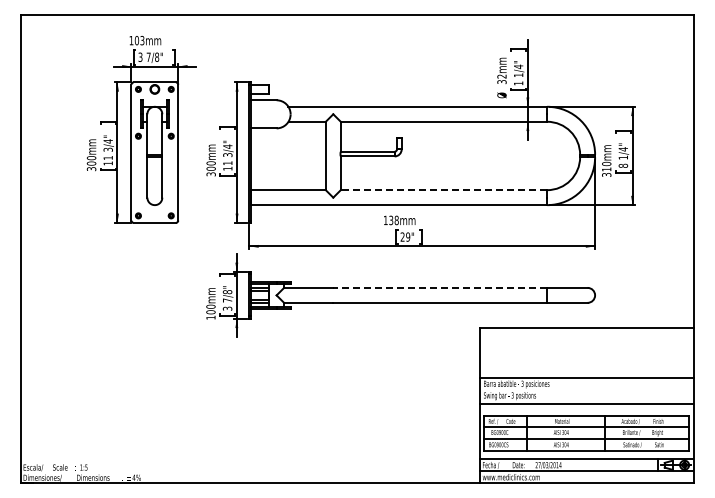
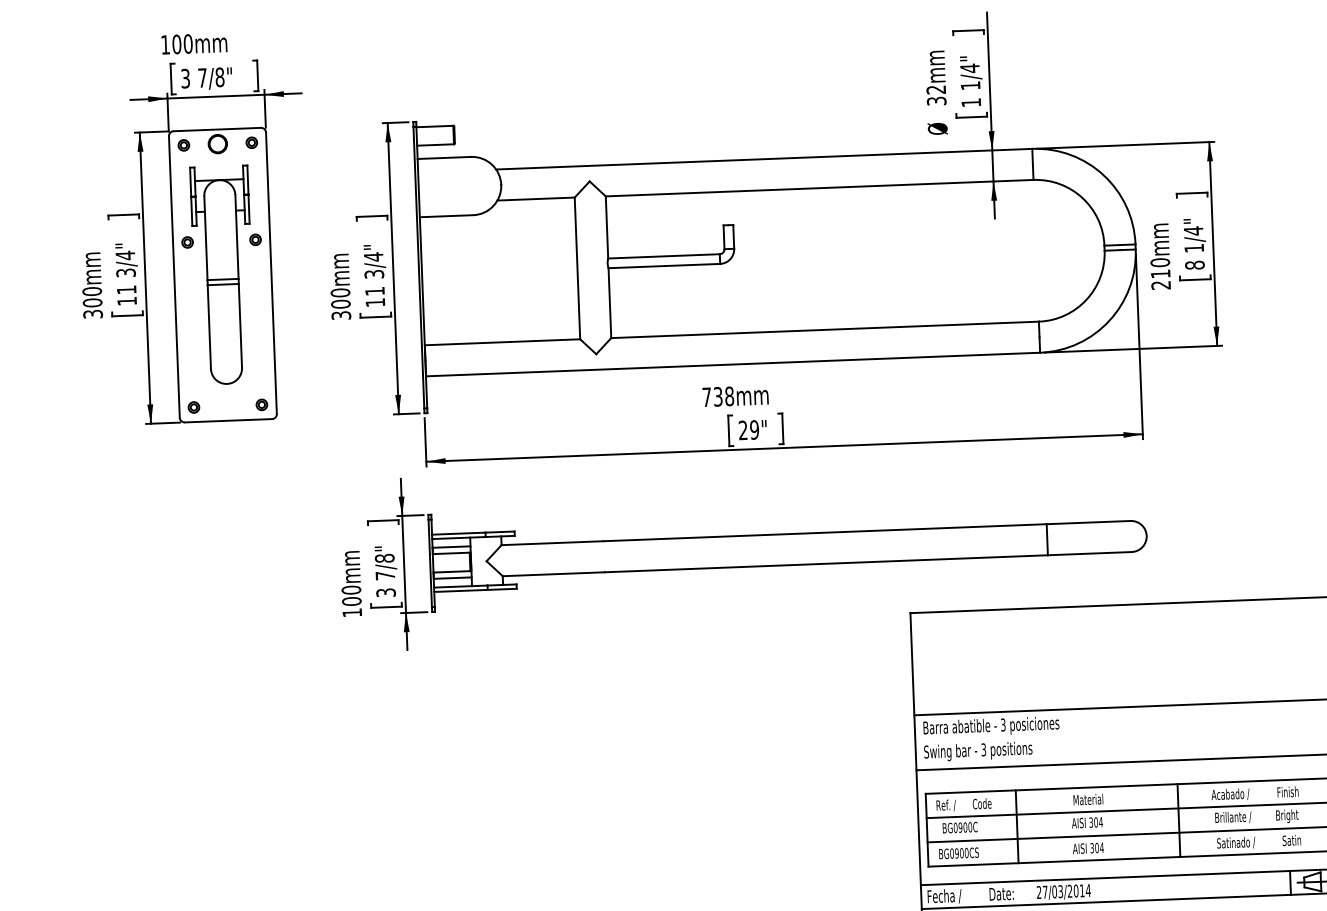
text: (142, 40) -> (188, 43), 103mm -> 100mm
text: (607, 174) -> (1162, 284), 310mm -> 210mm
line: (443, 190) -> (824, 330), dashed -> solid
text: (385, 220) -> (706, 397), 138mm -> 738mm
line: (440, 287) -> (825, 531), dashed -> solid

